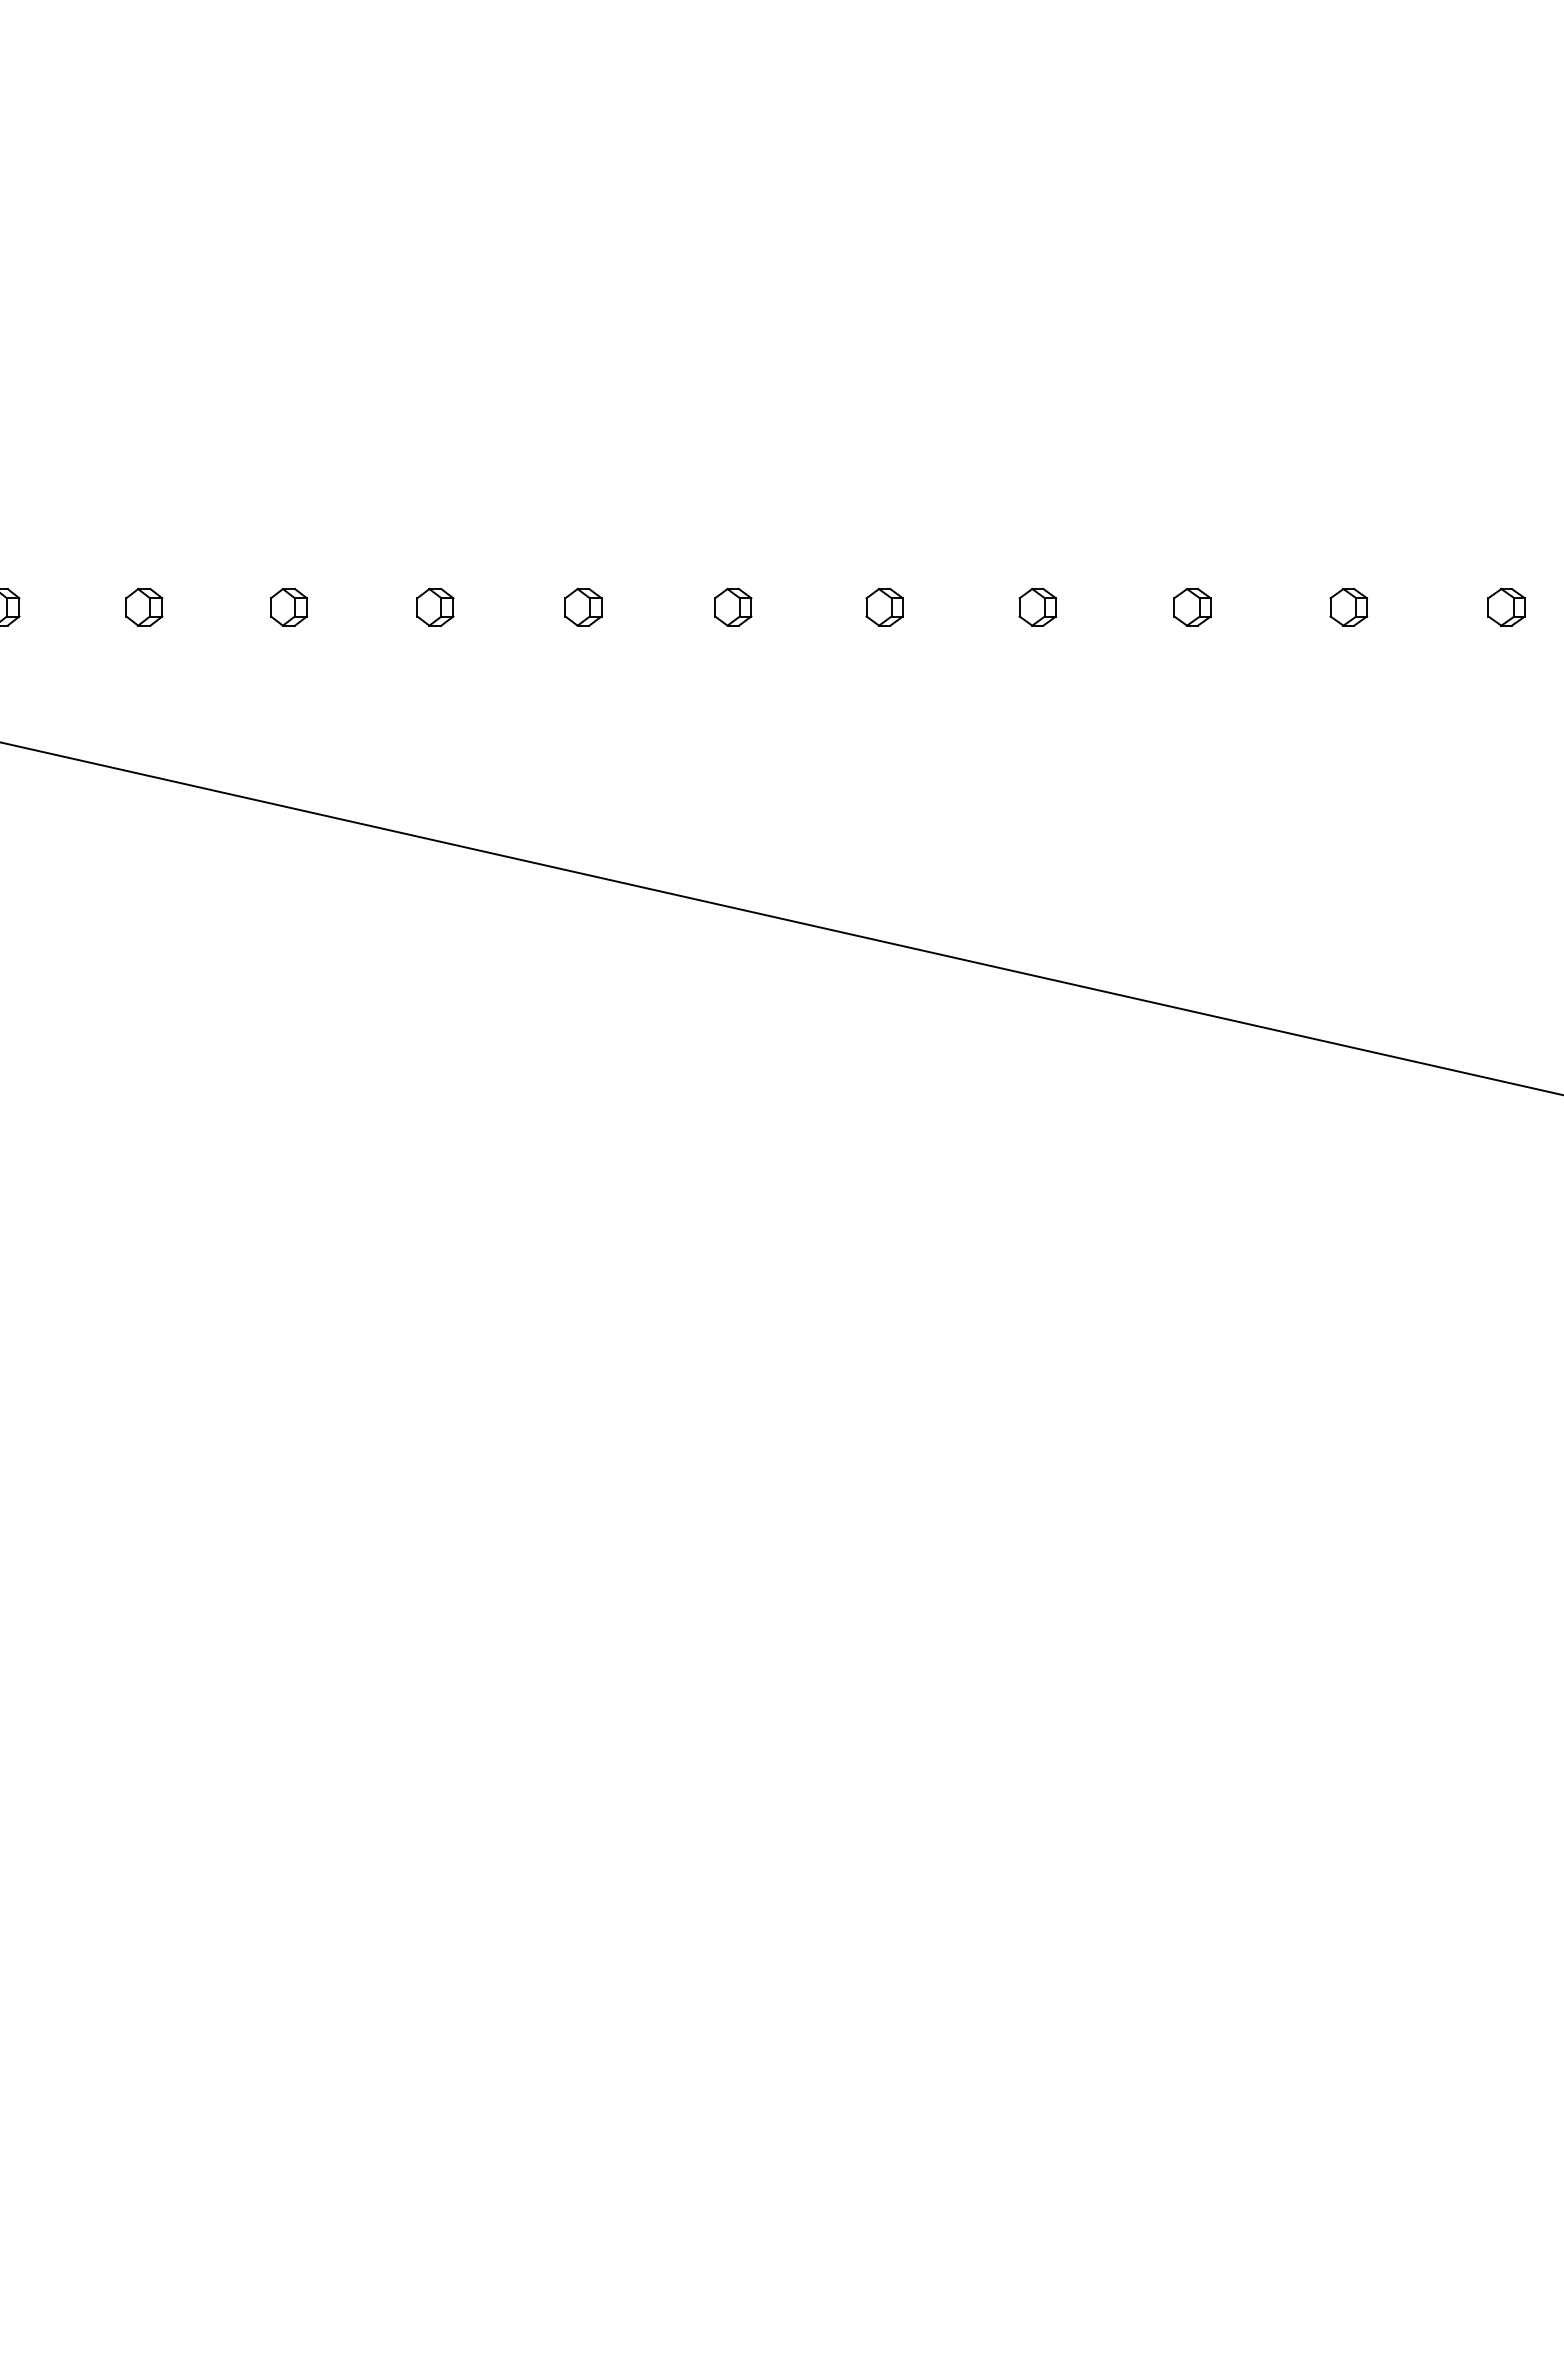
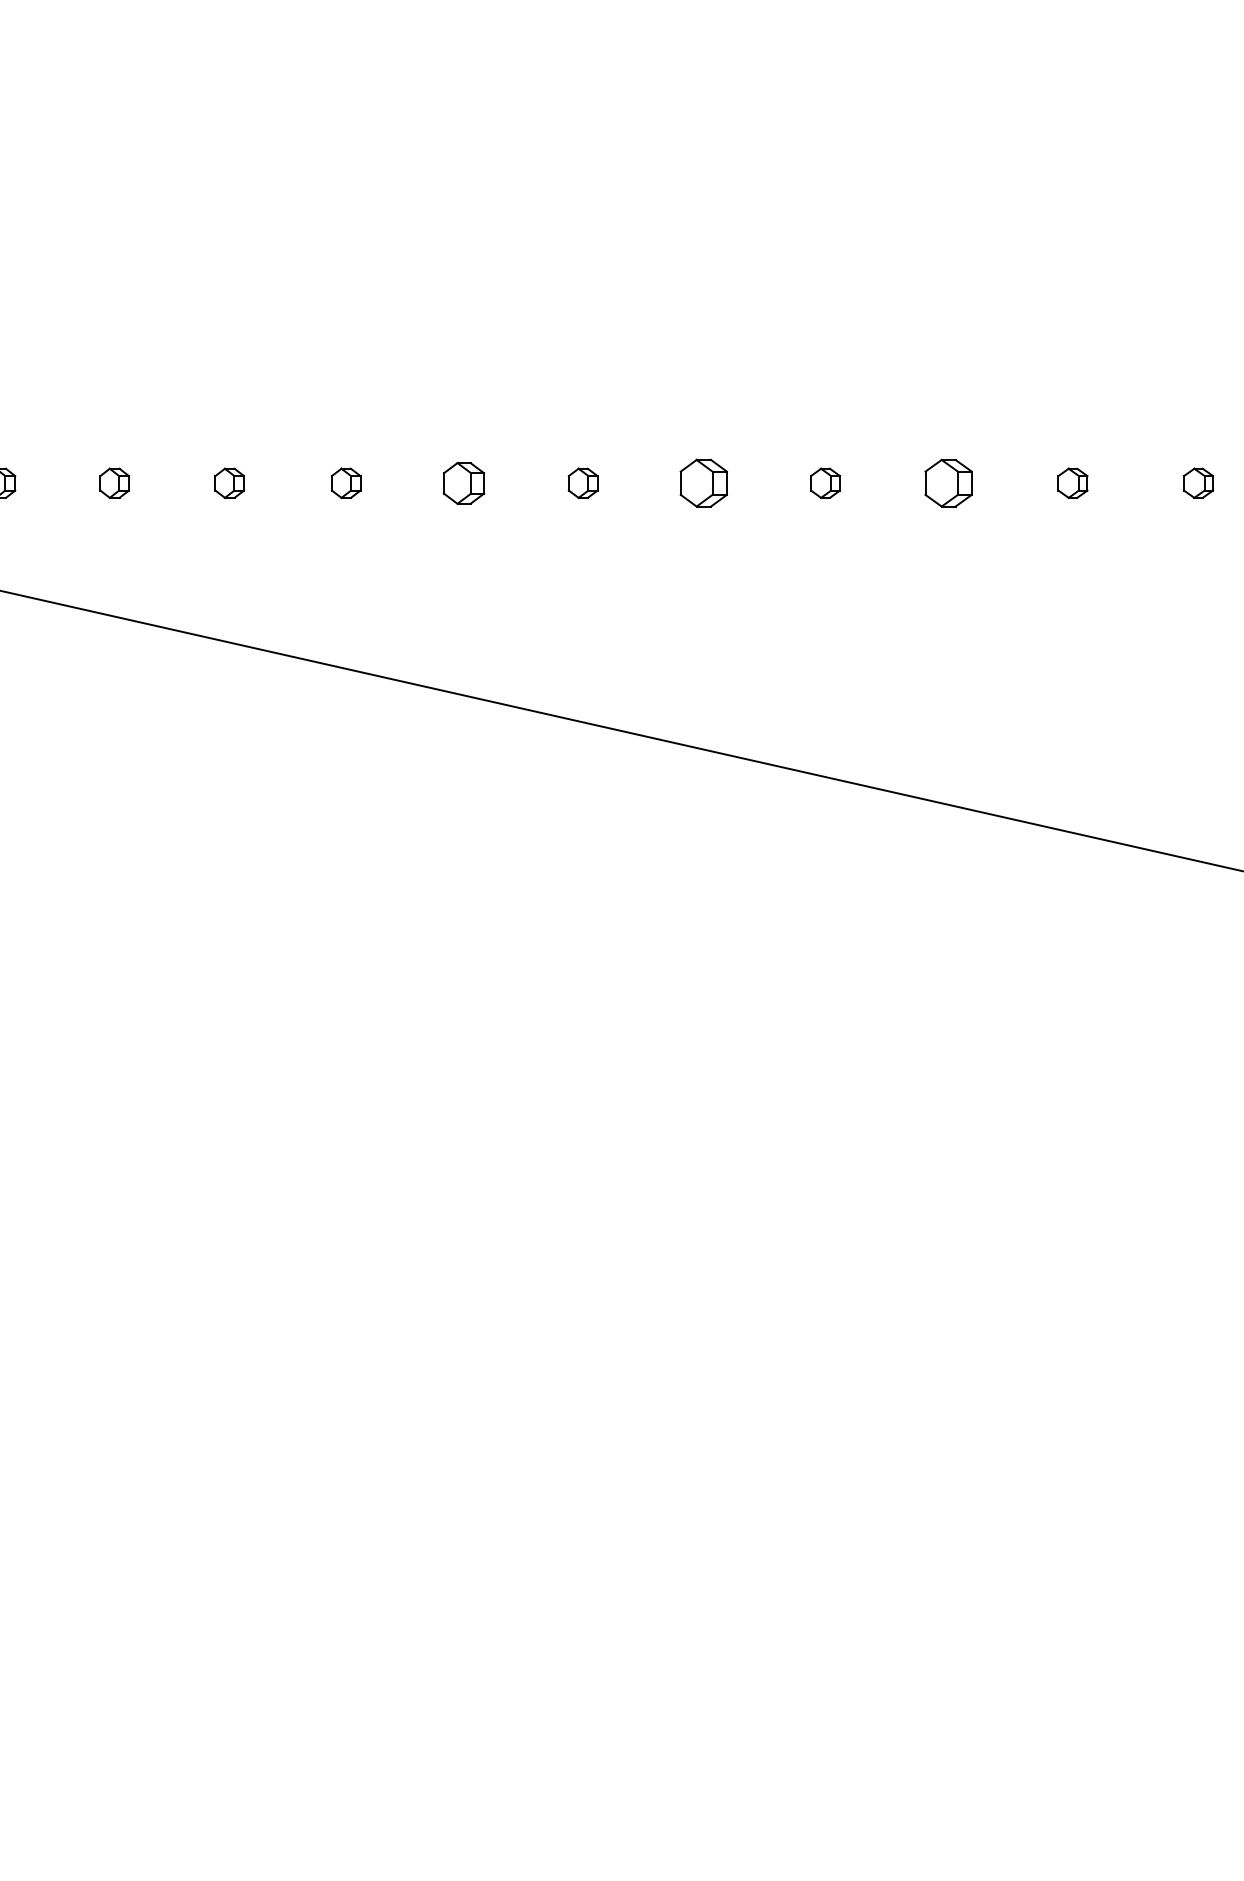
part: (583, 606) -> (464, 482), size x1.4
part: (884, 607) -> (703, 483), size x1.6
part: (1192, 607) -> (948, 483), size x1.6

